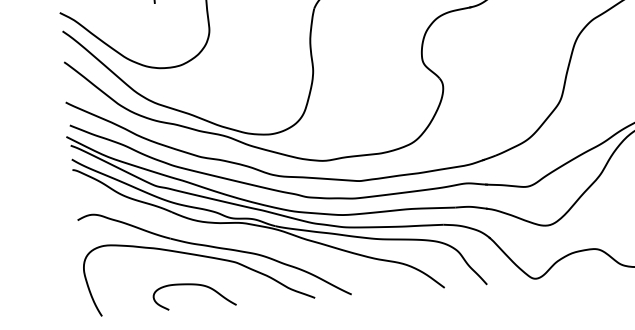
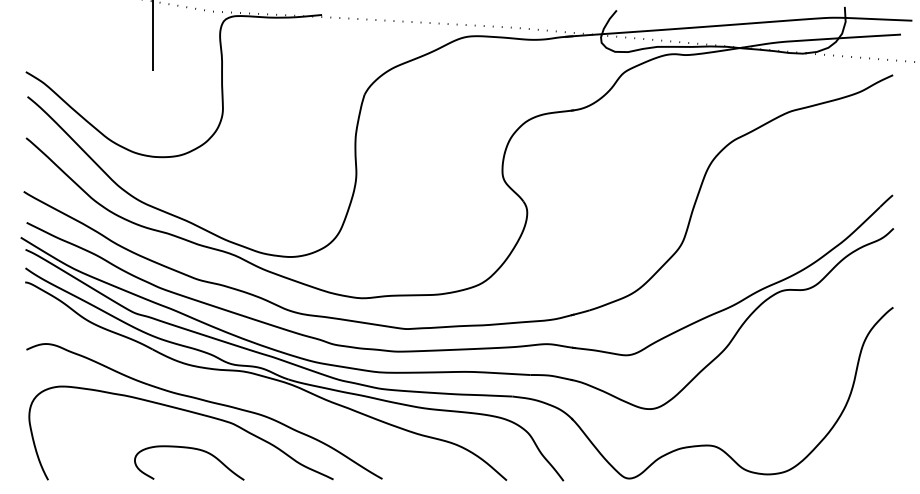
curve: (195, 285) -> (191, 449), moved

